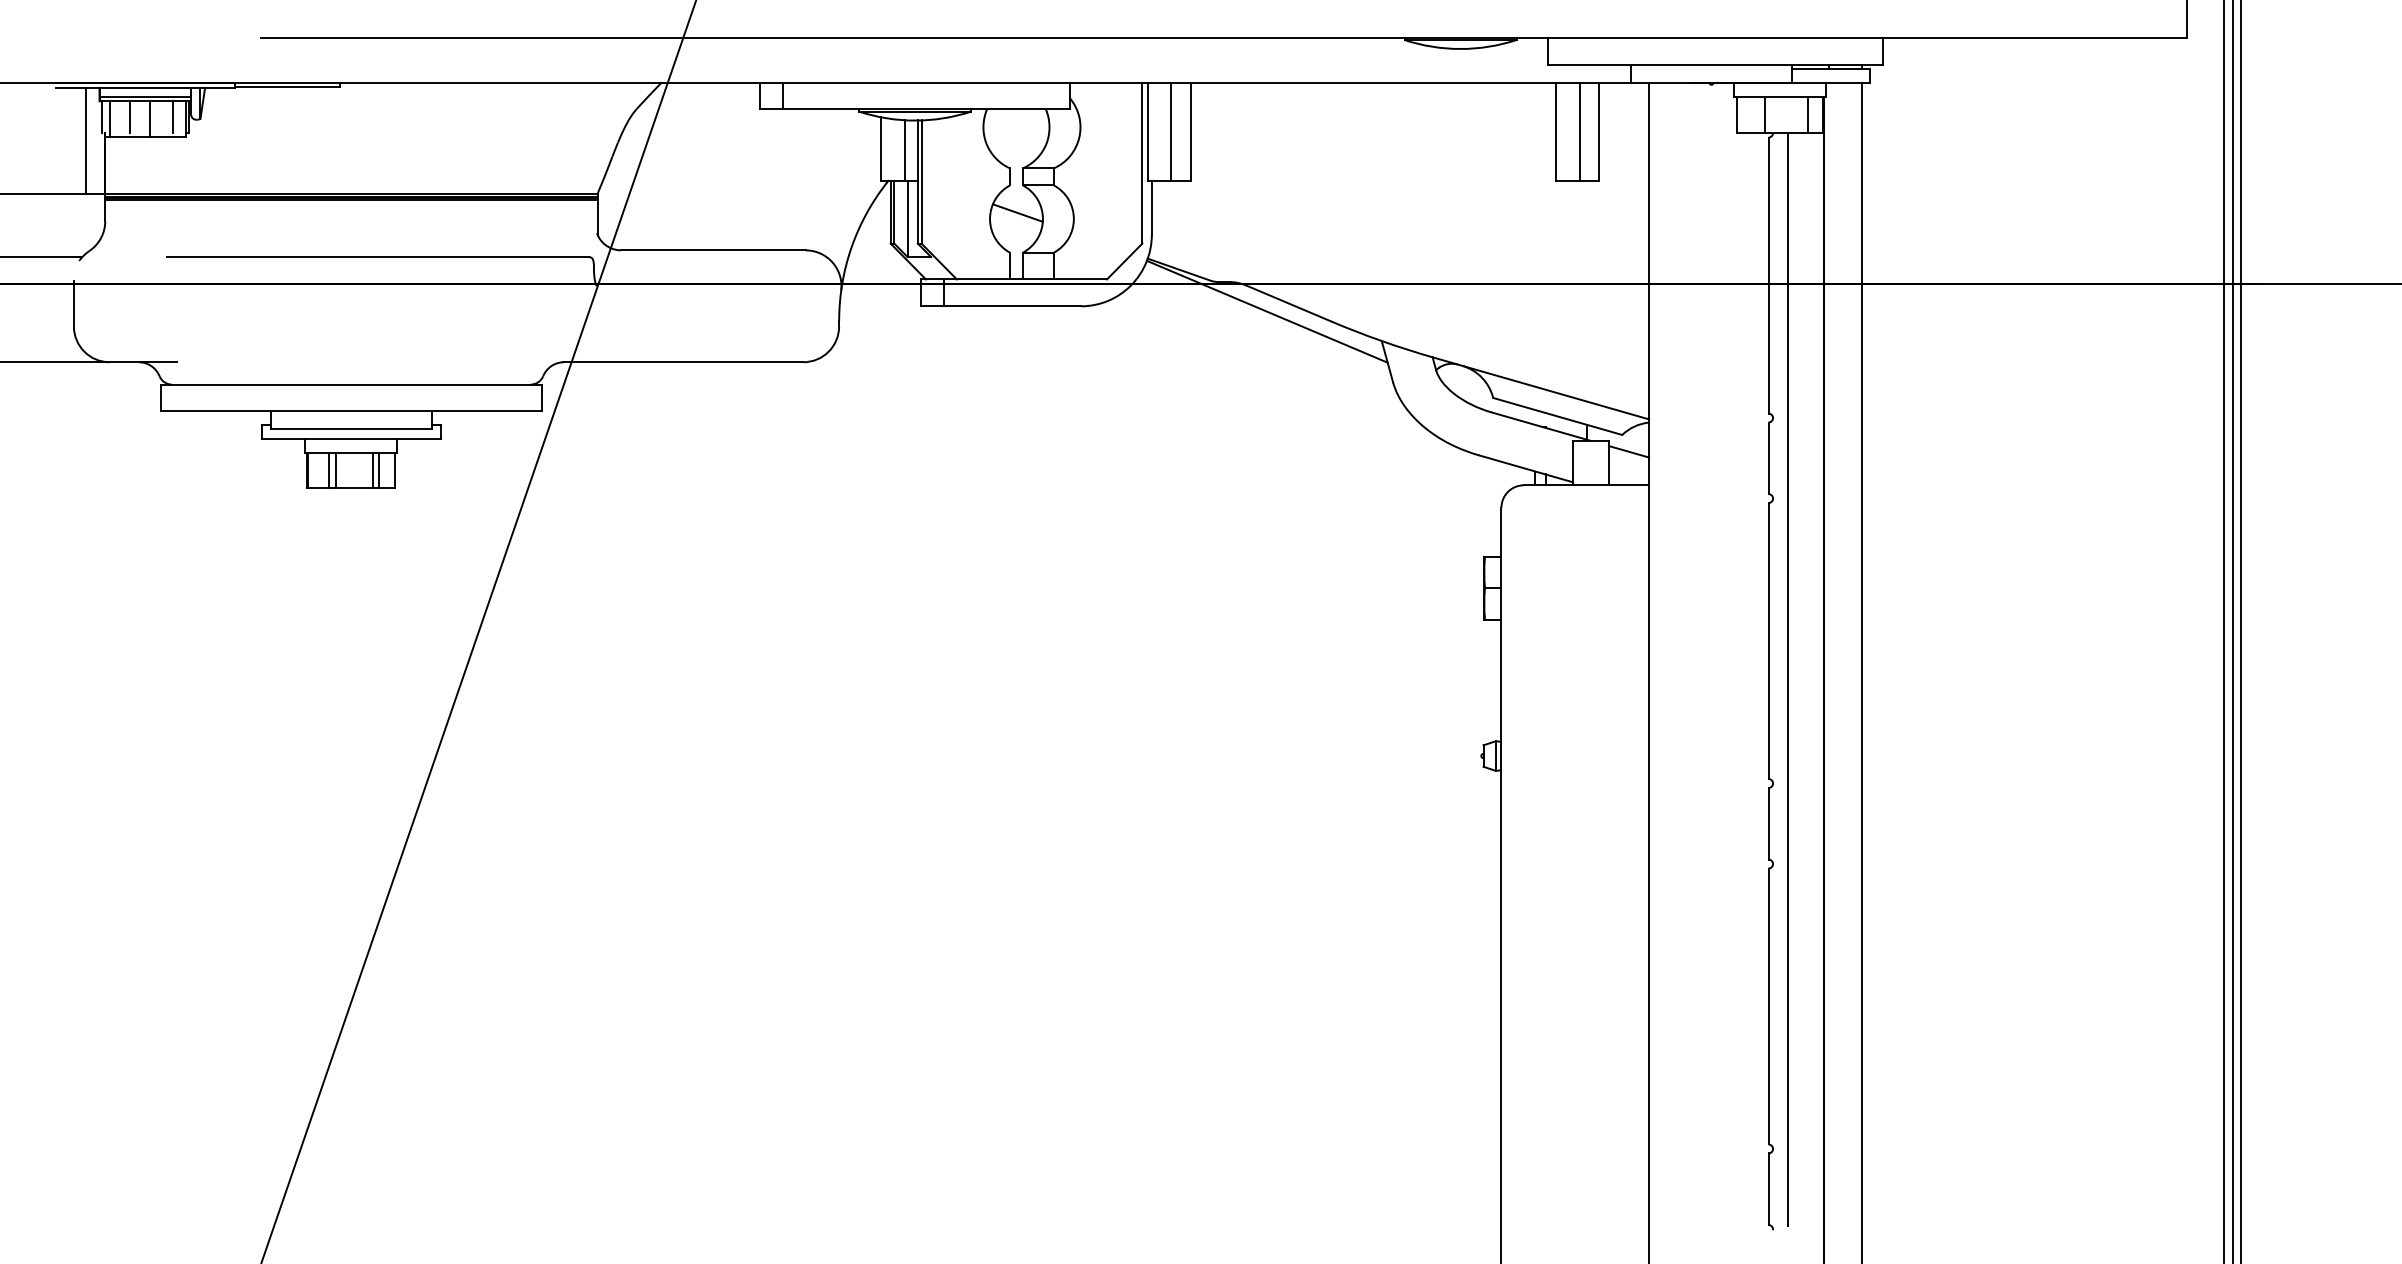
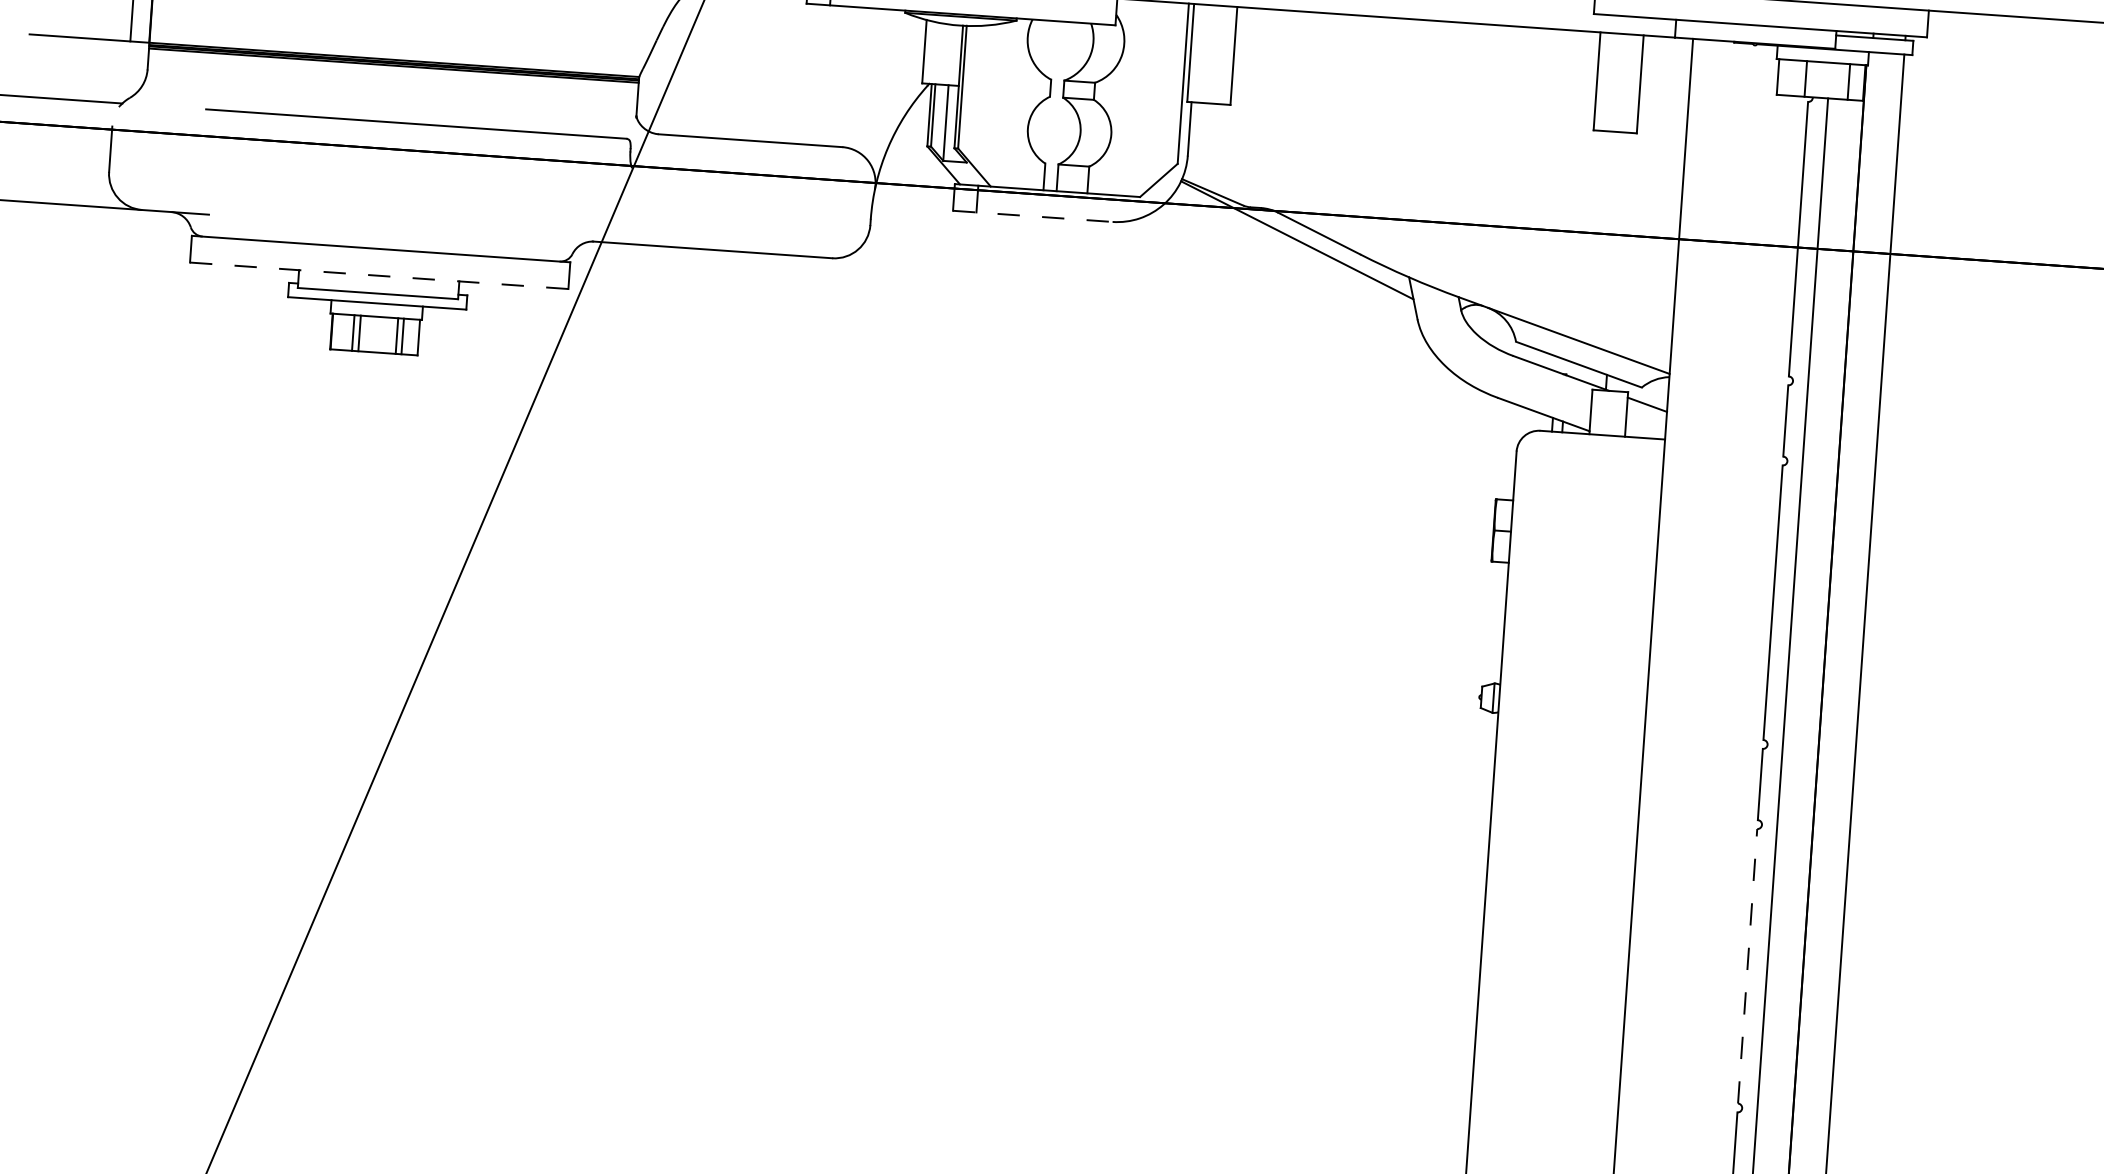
line: (1171, 131) -> (1214, 54), removed
line: (1579, 131) -> (1620, 82), removed
line: (904, 150) -> (947, 54), removed
line: (1017, 212) -> (1055, 124), removed
line: (1001, 306) -> (1033, 216), solid -> dashed
line: (350, 411) -> (378, 275), solid -> dashed
line: (1768, 1006) -> (1747, 966), solid -> dashed

